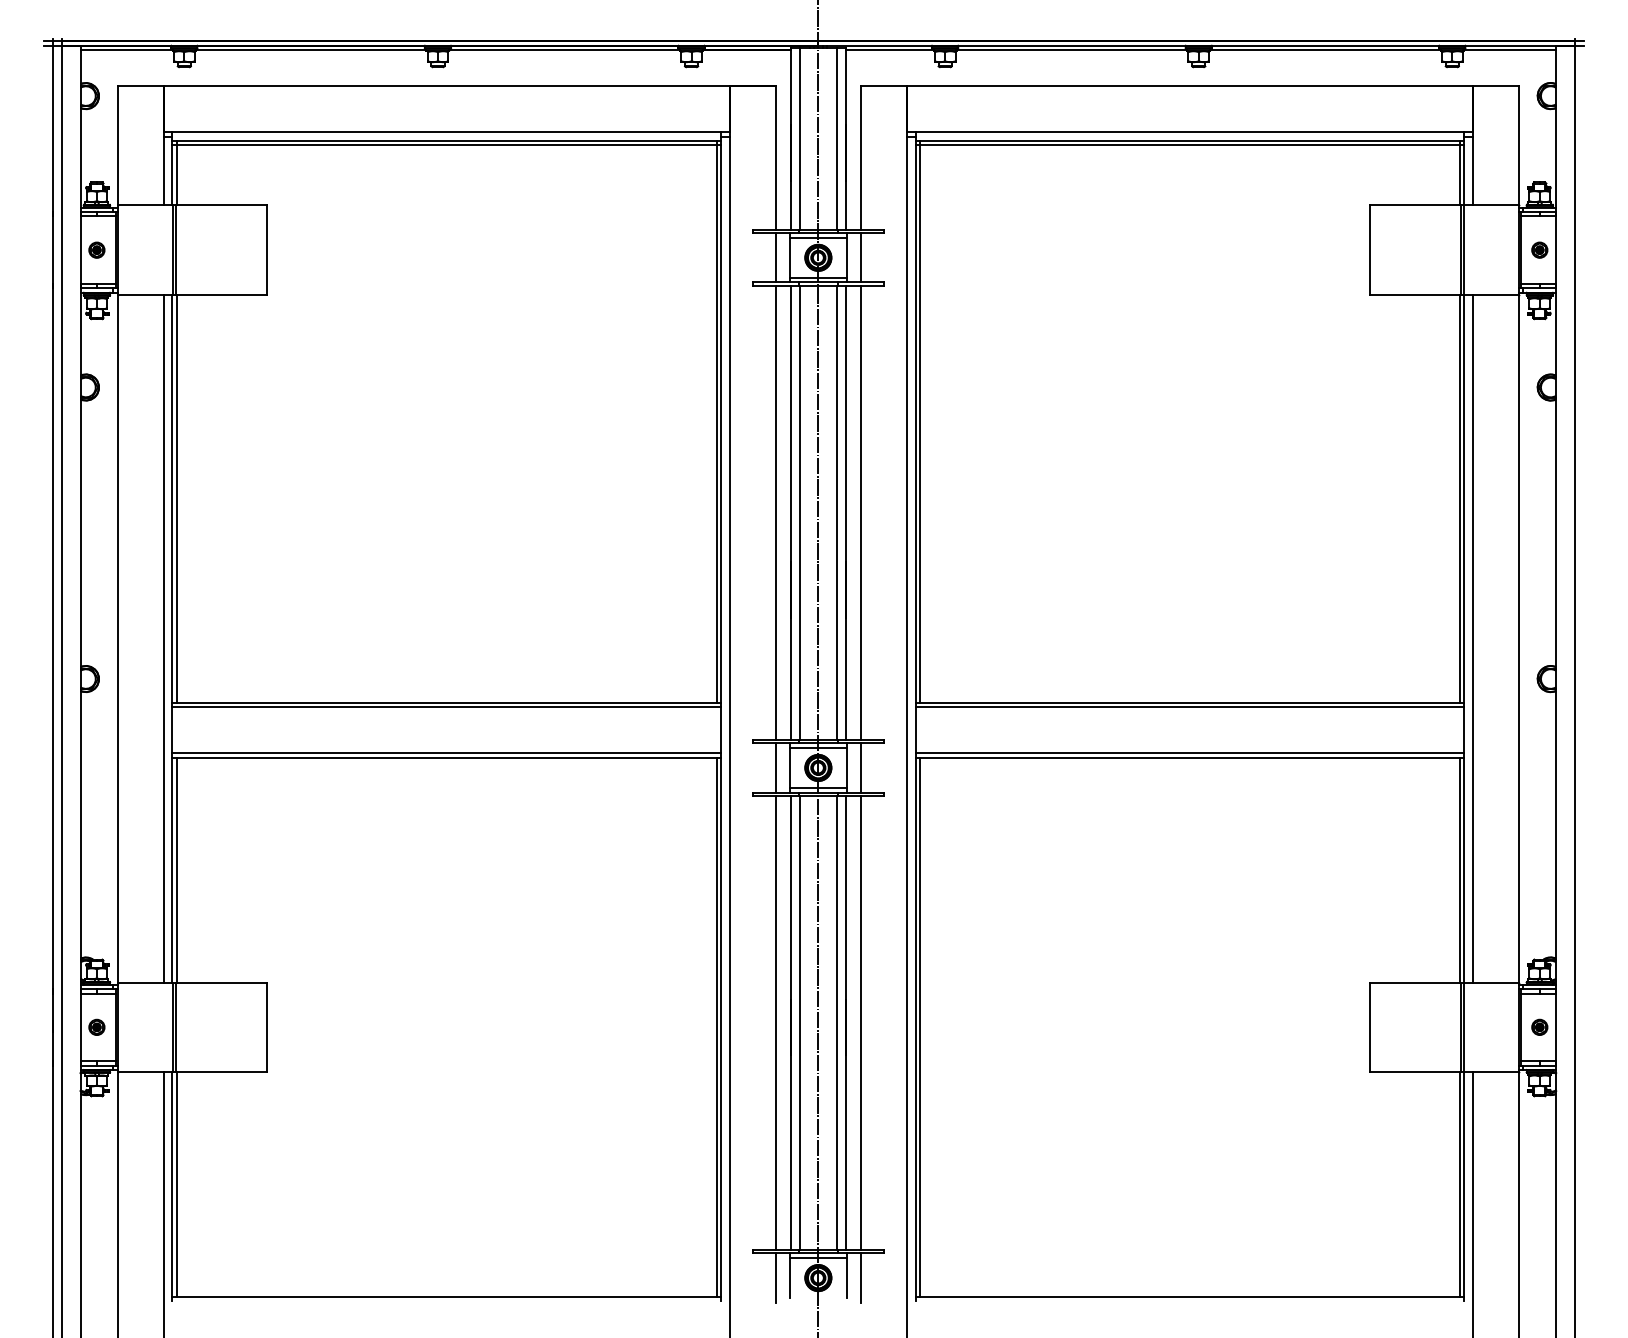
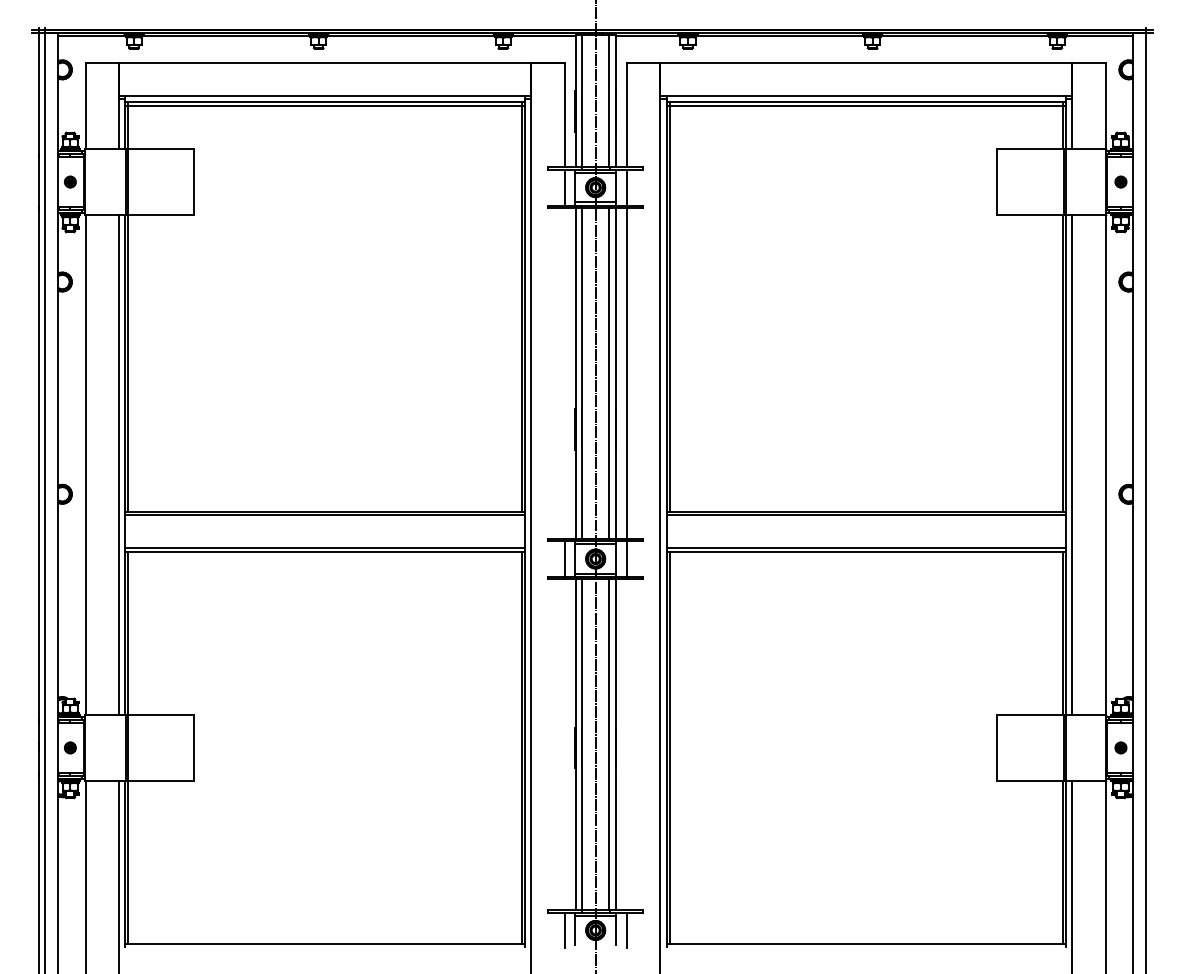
line: (775, 512) -> (564, 373), removed
line: (775, 1022) -> (564, 744), removed
line: (861, 1022) -> (627, 744), removed

